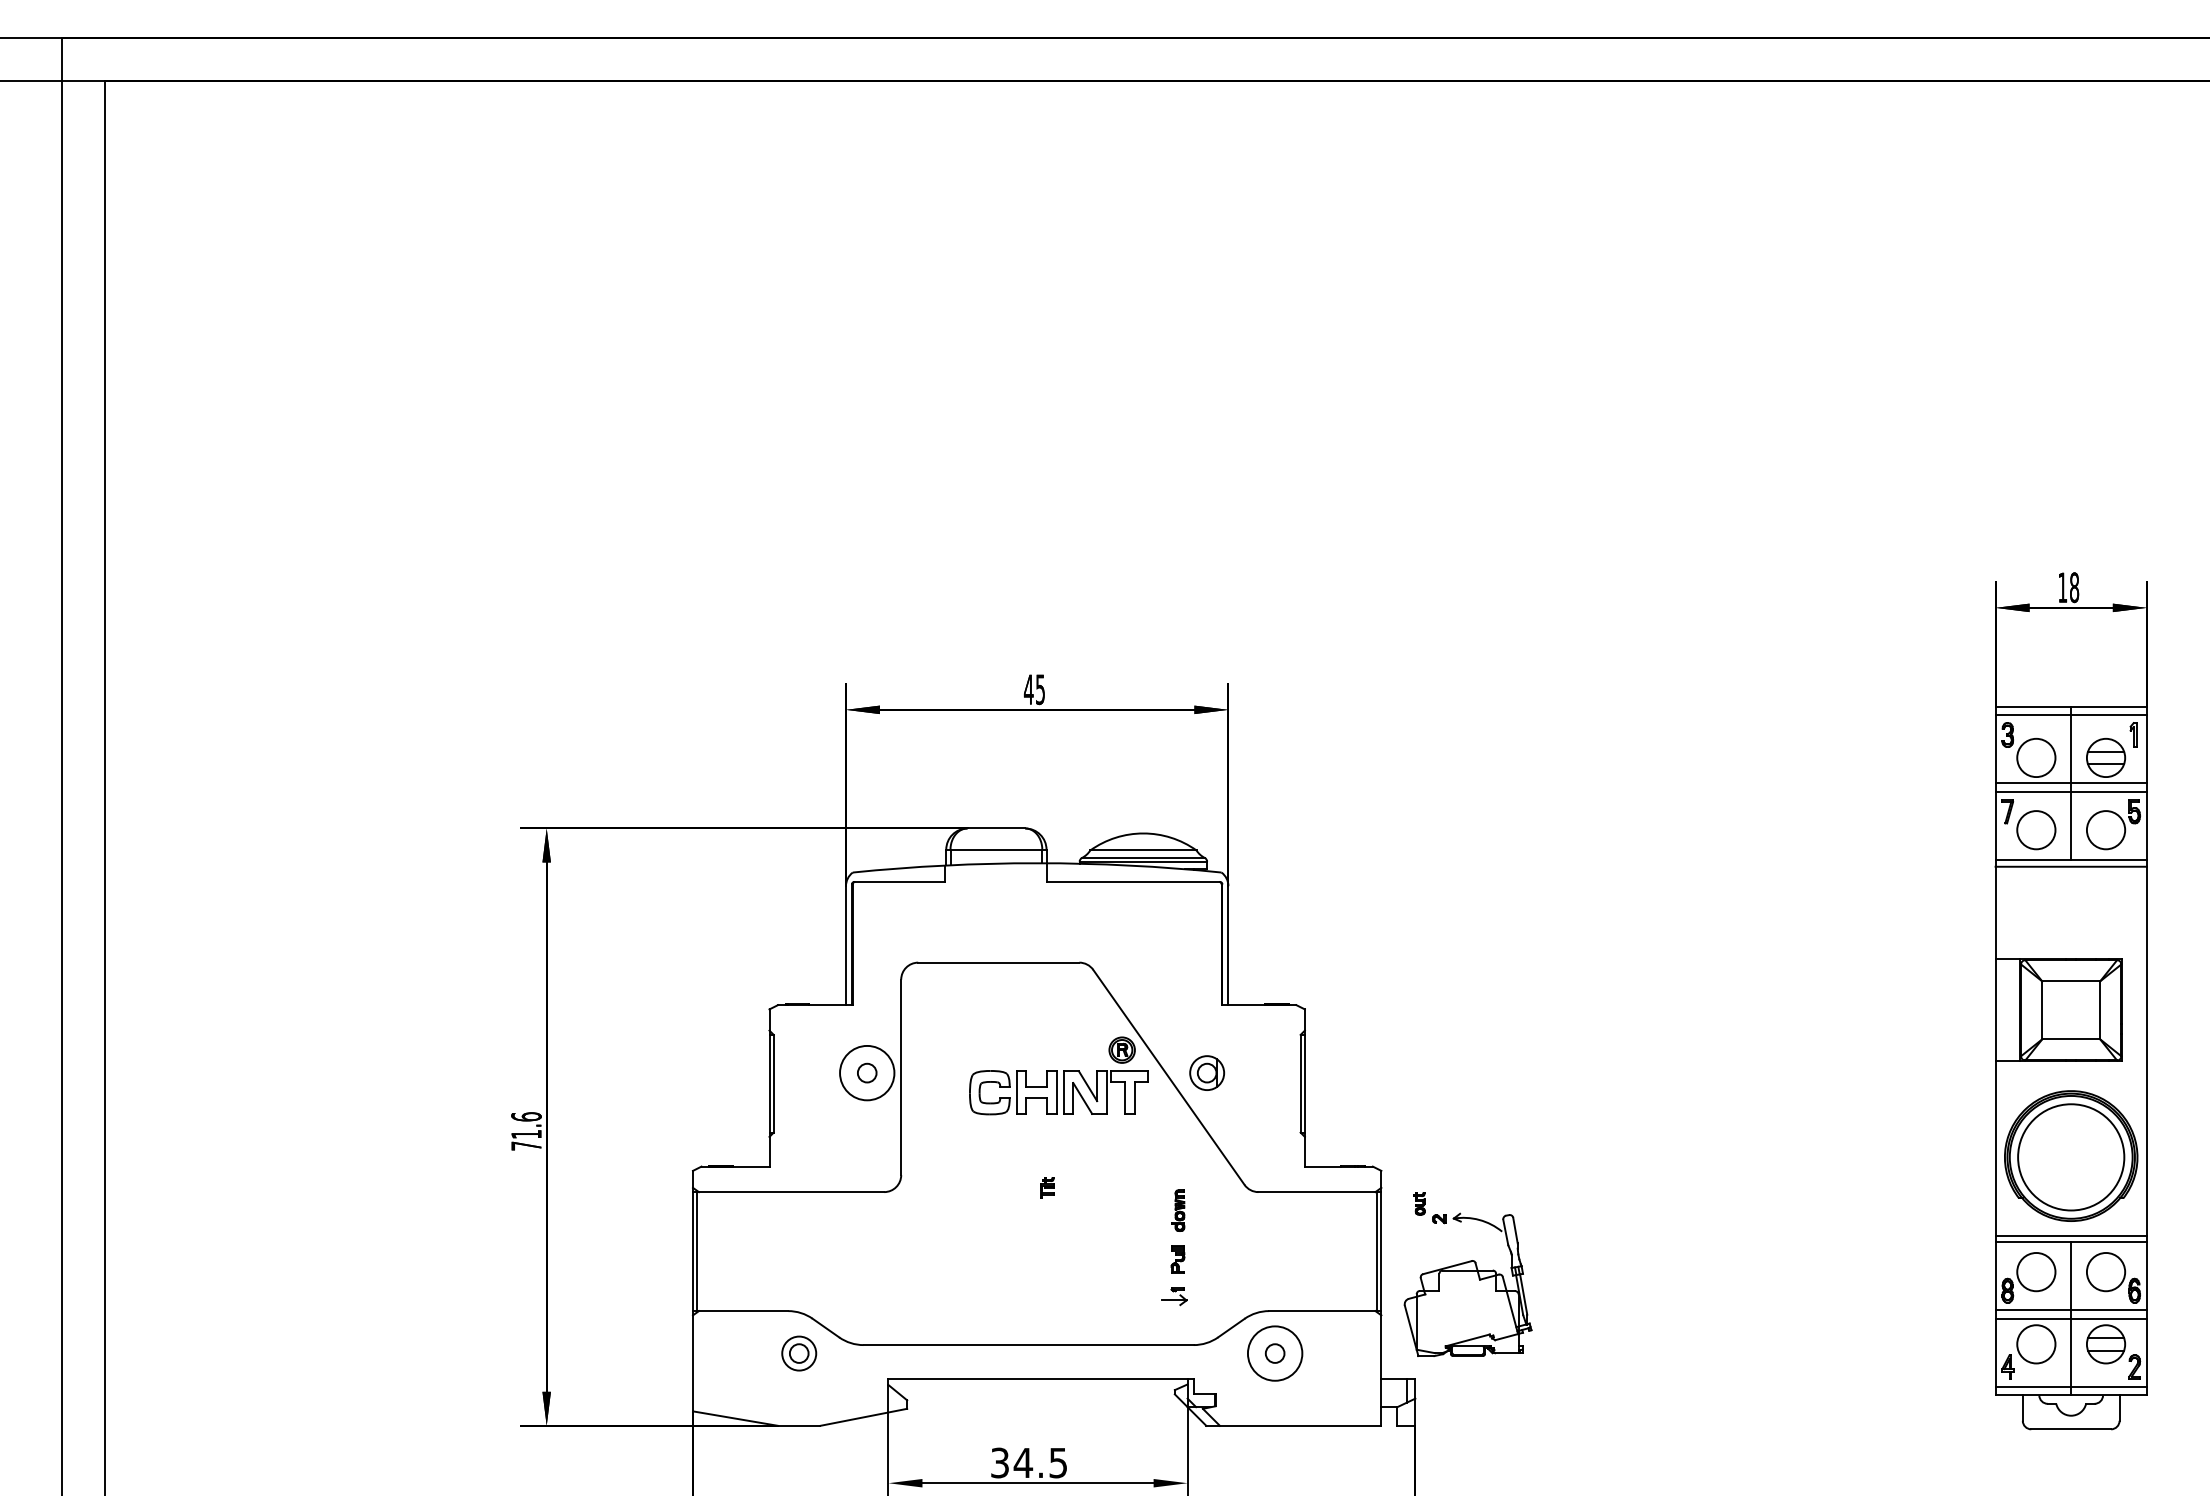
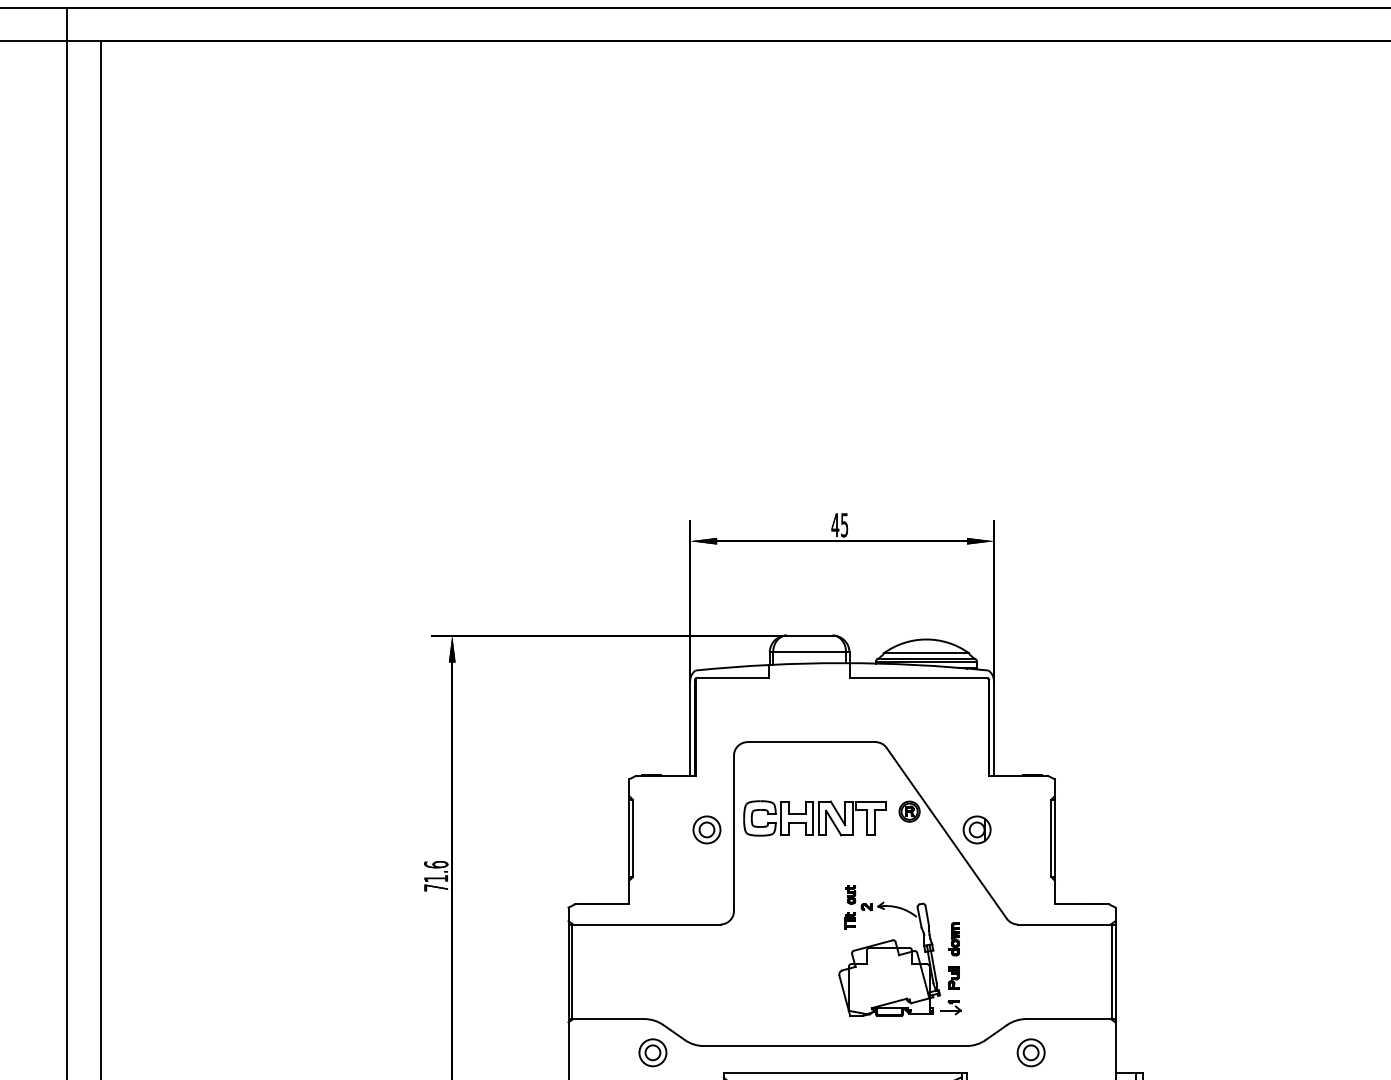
circle: (867, 1073) -> (707, 830), size x0.62
part: (1058, 1092) -> (814, 818), moved
part: (1467, 1274) -> (889, 951), moved
circle: (1275, 1353) -> (1031, 1052), size x0.62

